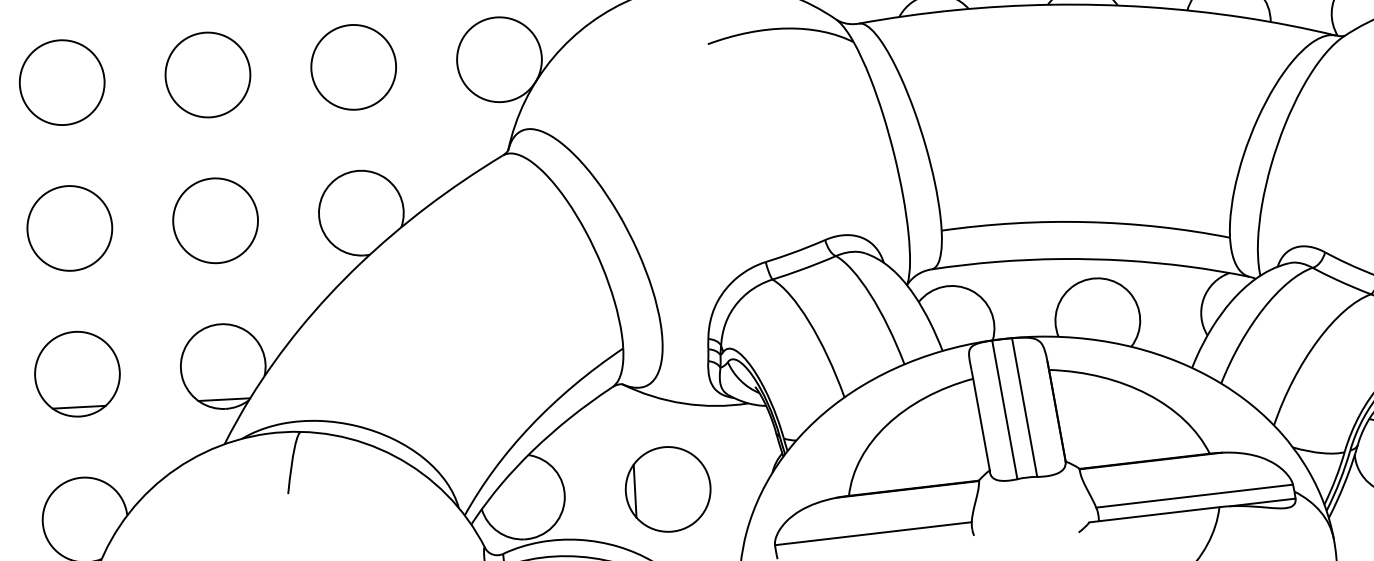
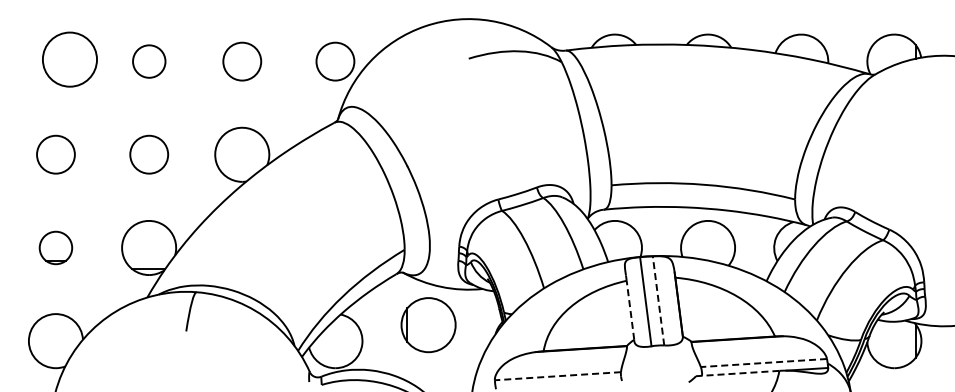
circle: (499, 59) -> (335, 61), size x0.7
circle: (354, 67) -> (242, 61), size x0.7
circle: (208, 74) -> (149, 61), size x0.6
circle: (61, 82) -> (69, 59), moved
circle: (216, 220) -> (149, 154), size x0.7
circle: (69, 227) -> (55, 154), size x0.7
part: (76, 373) -> (55, 247), size x0.6
line: (1024, 406) -> (658, 300), solid -> dashed
line: (981, 424) -> (630, 310), solid -> dashed
part: (668, 489) -> (428, 325), moved
line: (1194, 496) -> (763, 363), solid -> dashed
line: (1154, 514) -> (737, 373), solid -> dashed
line: (872, 534) -> (557, 376), solid -> dashed

